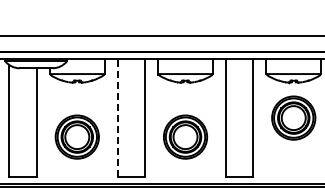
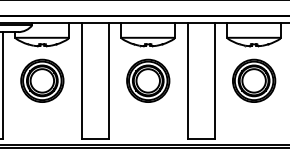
line: (117, 118) -> (81, 81), dashed -> solid
part: (76, 136) -> (41, 80), moved
part: (185, 136) -> (148, 80), moved

